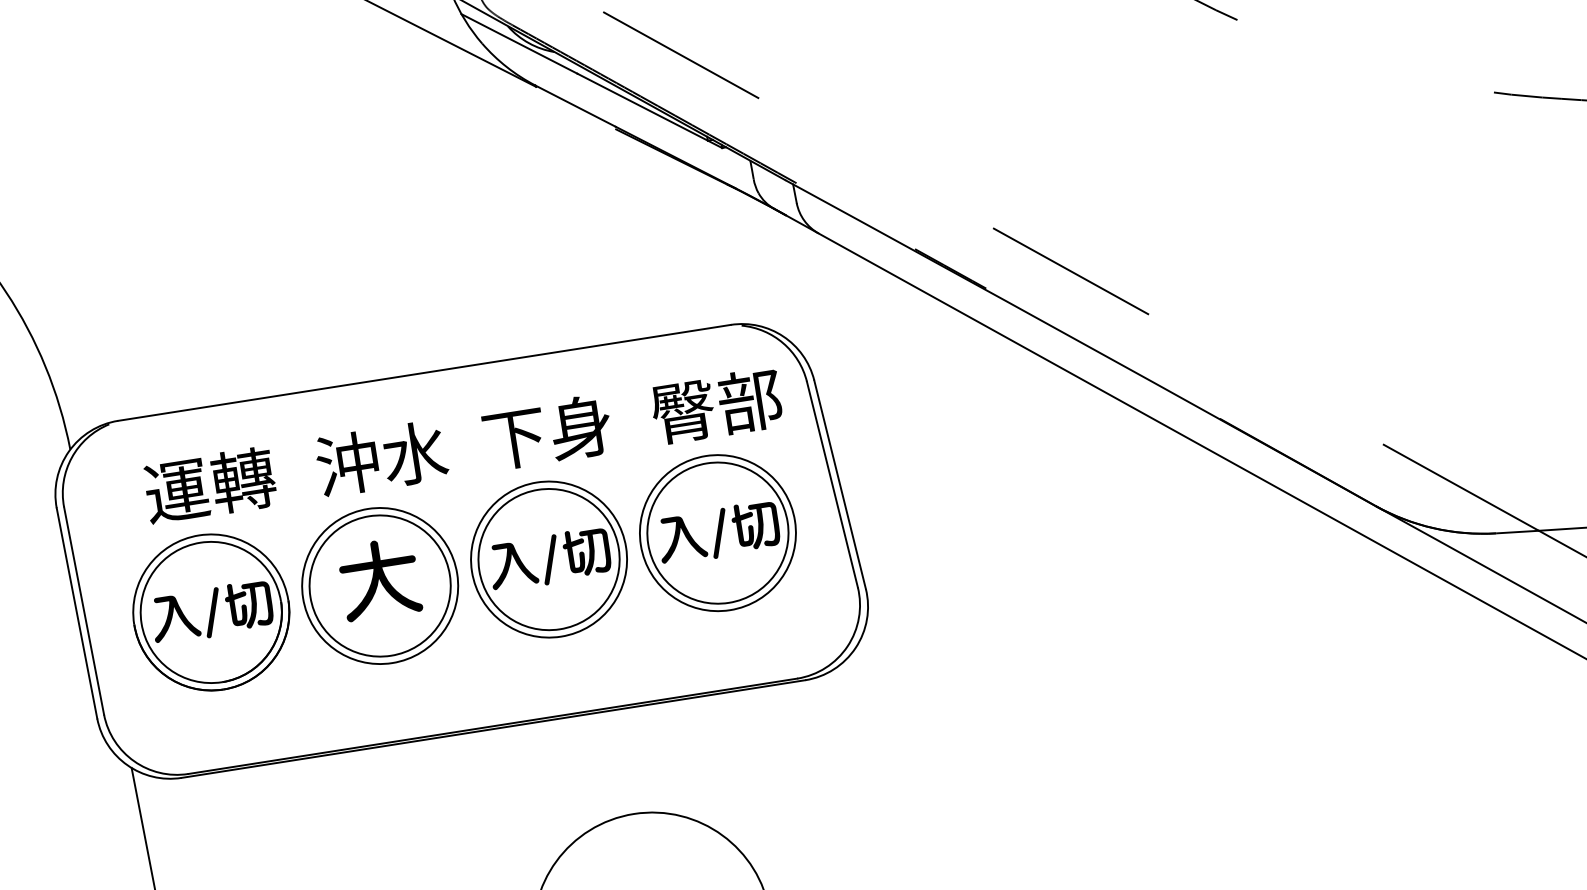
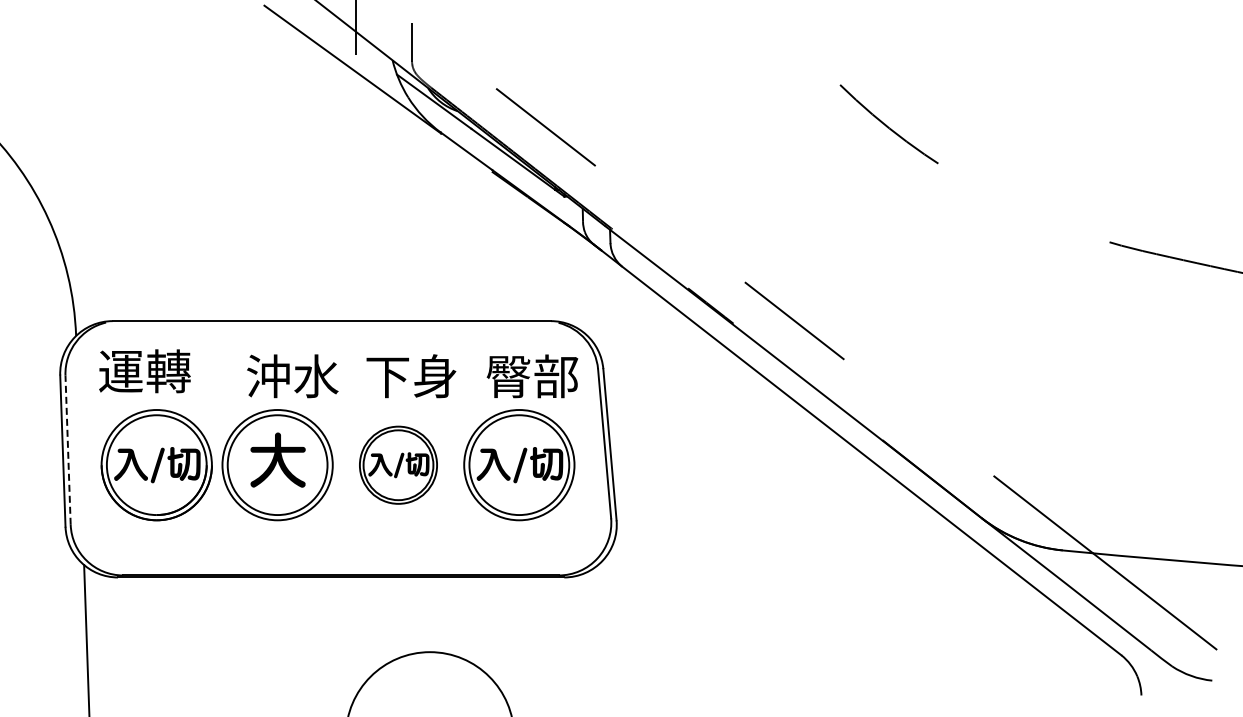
text: (209, 485) -> (144, 371), moved
part: (549, 560) -> (398, 465), size x0.7
line: (84, 611) -> (68, 450), solid -> dashed

